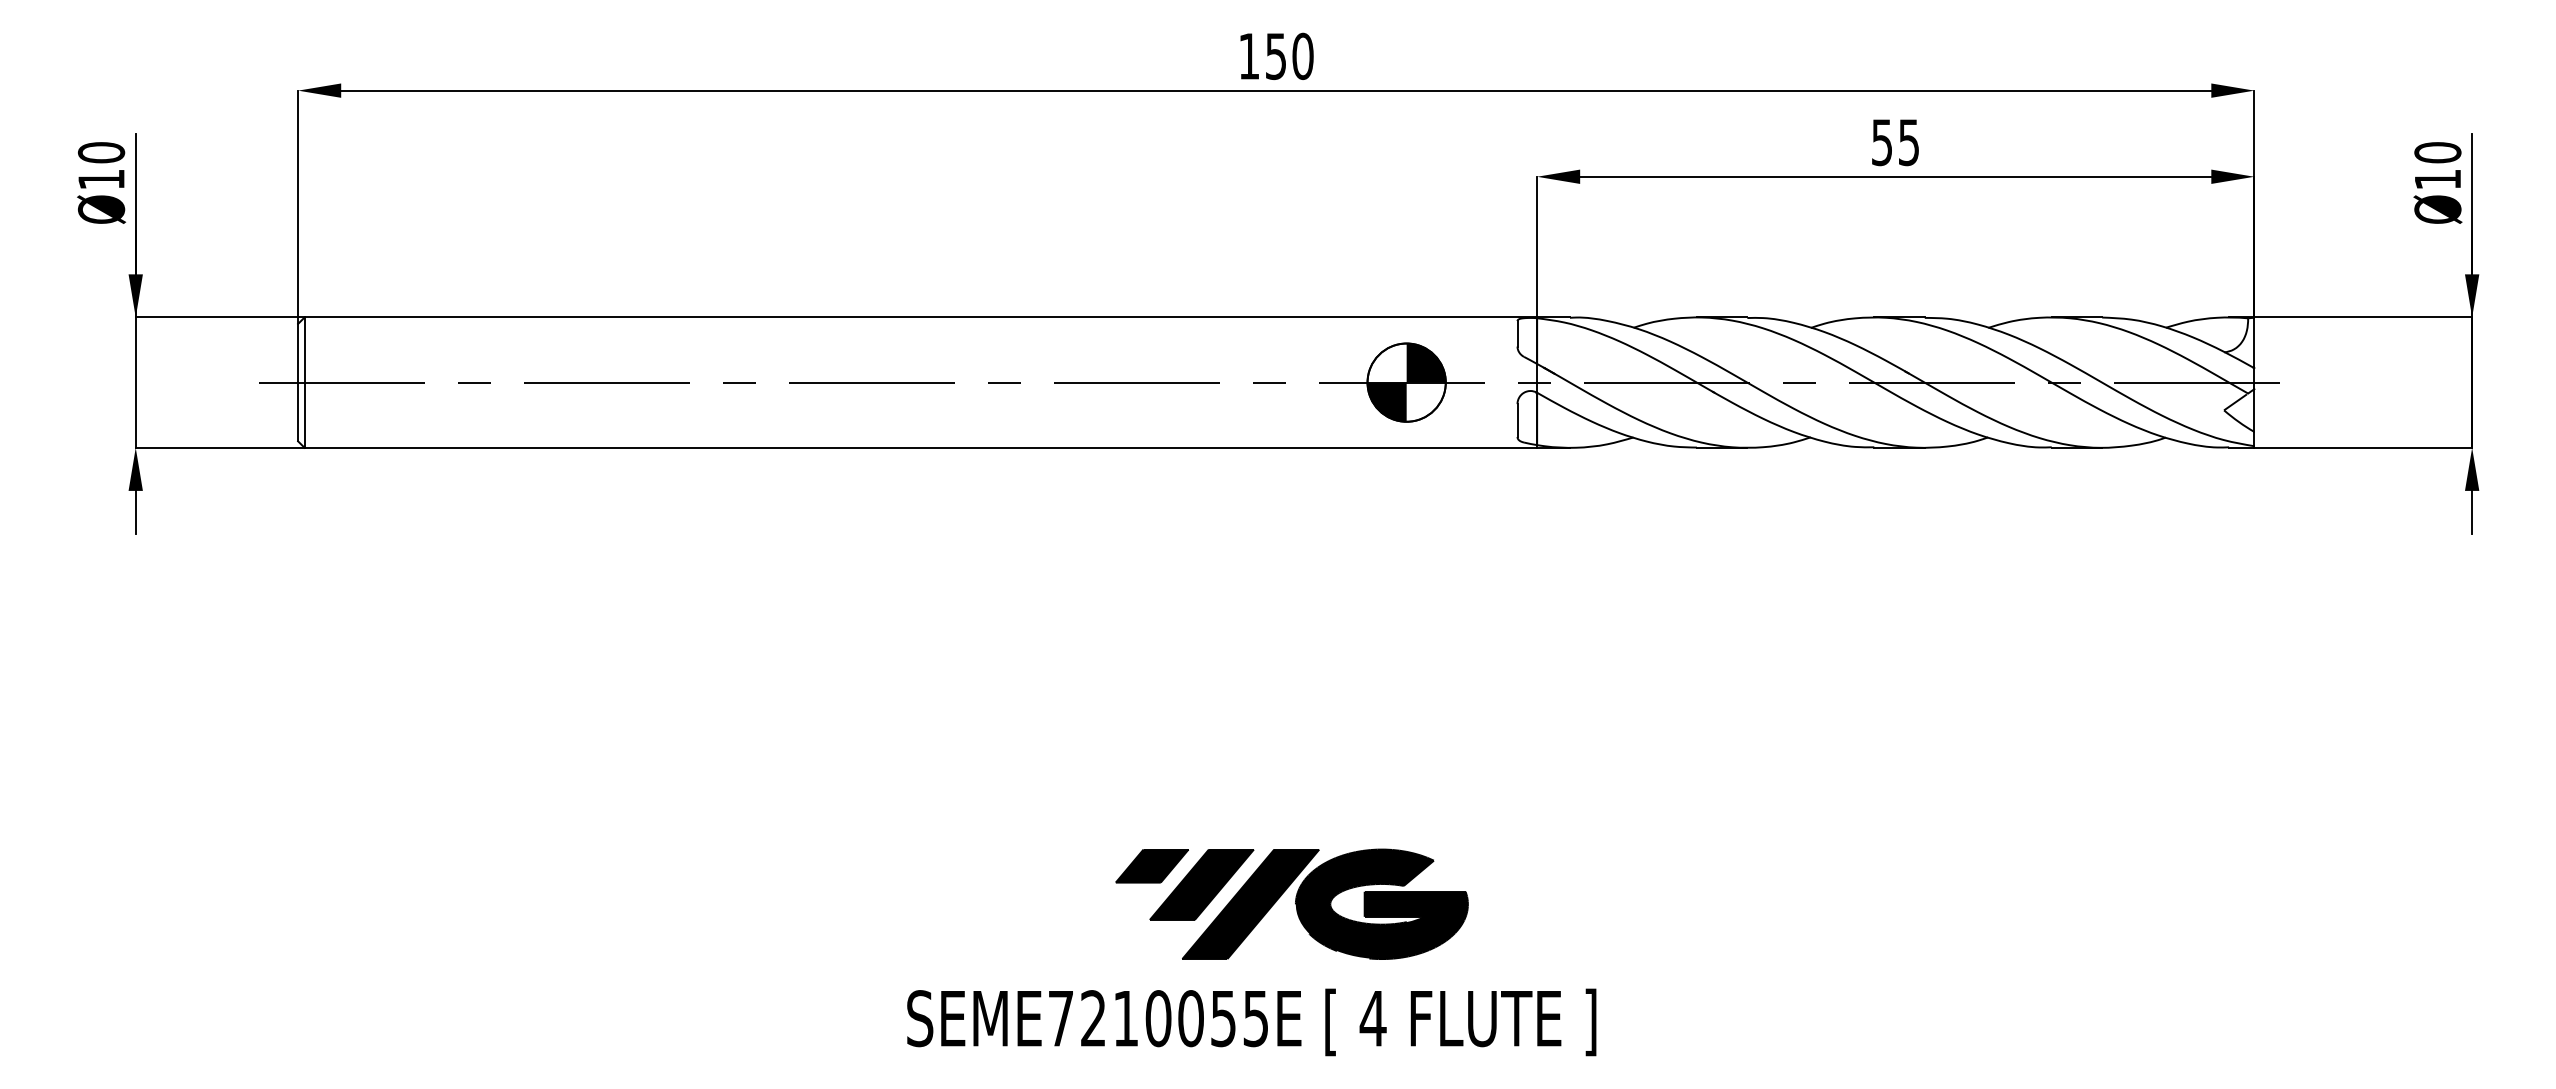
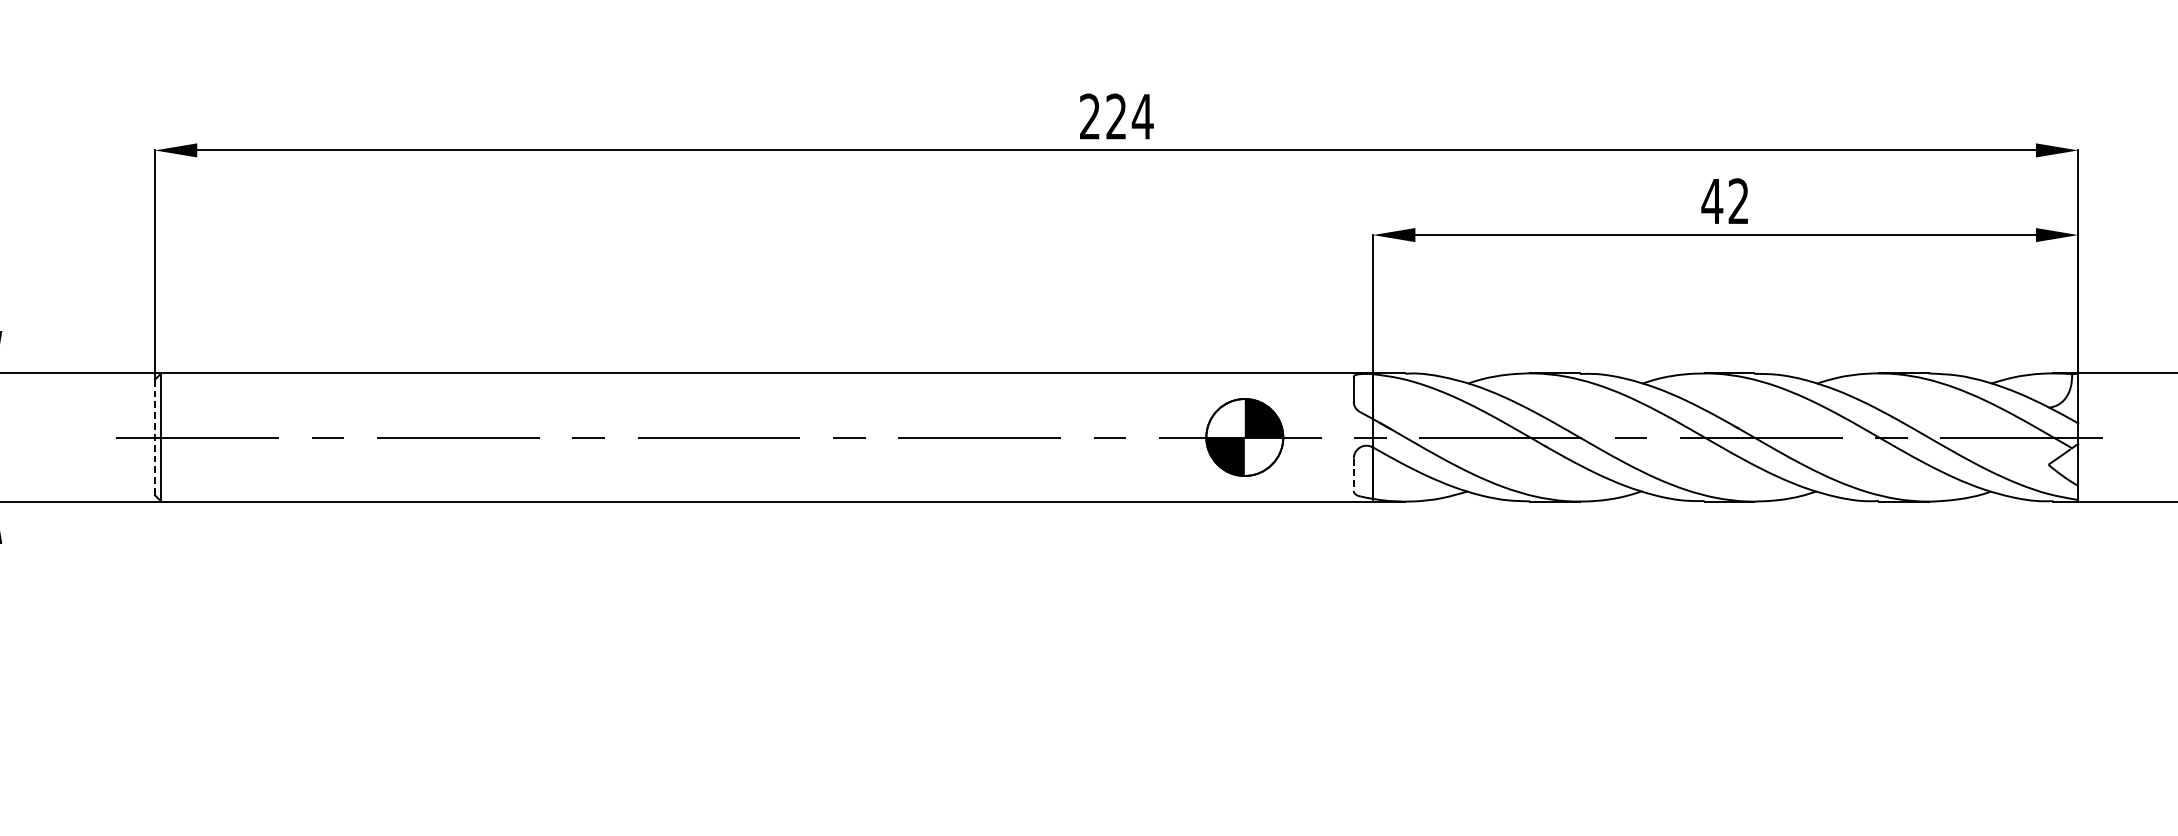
text: (1276, 56) -> (1116, 116), 150 -> 224
text: (1894, 142) -> (1724, 201), 55 -> 42
line: (298, 382) -> (155, 437), solid -> dashed
line: (1517, 421) -> (1353, 475), solid -> dashed

